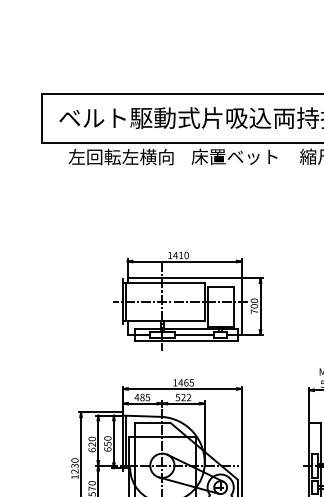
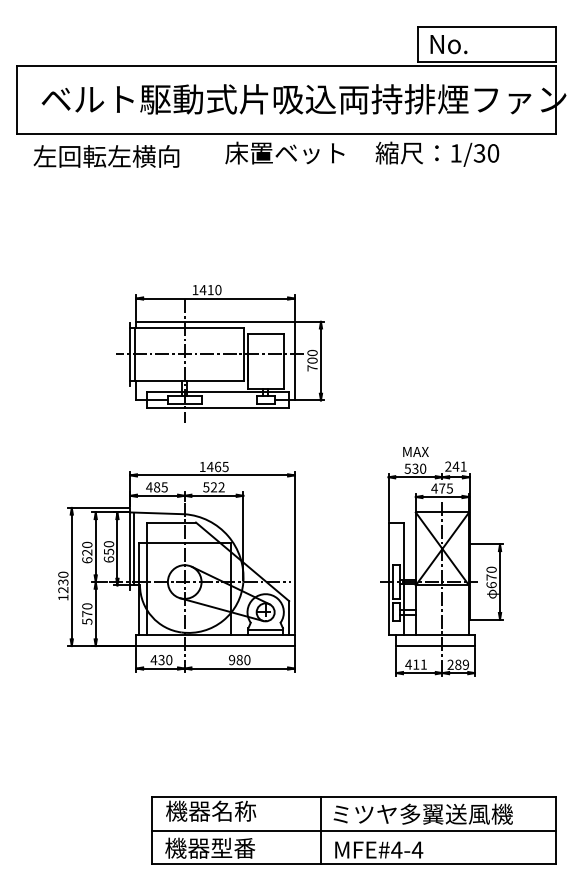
text: (121, 157) -> (106, 156), moved
line: (193, 335) -> (228, 400), removed

